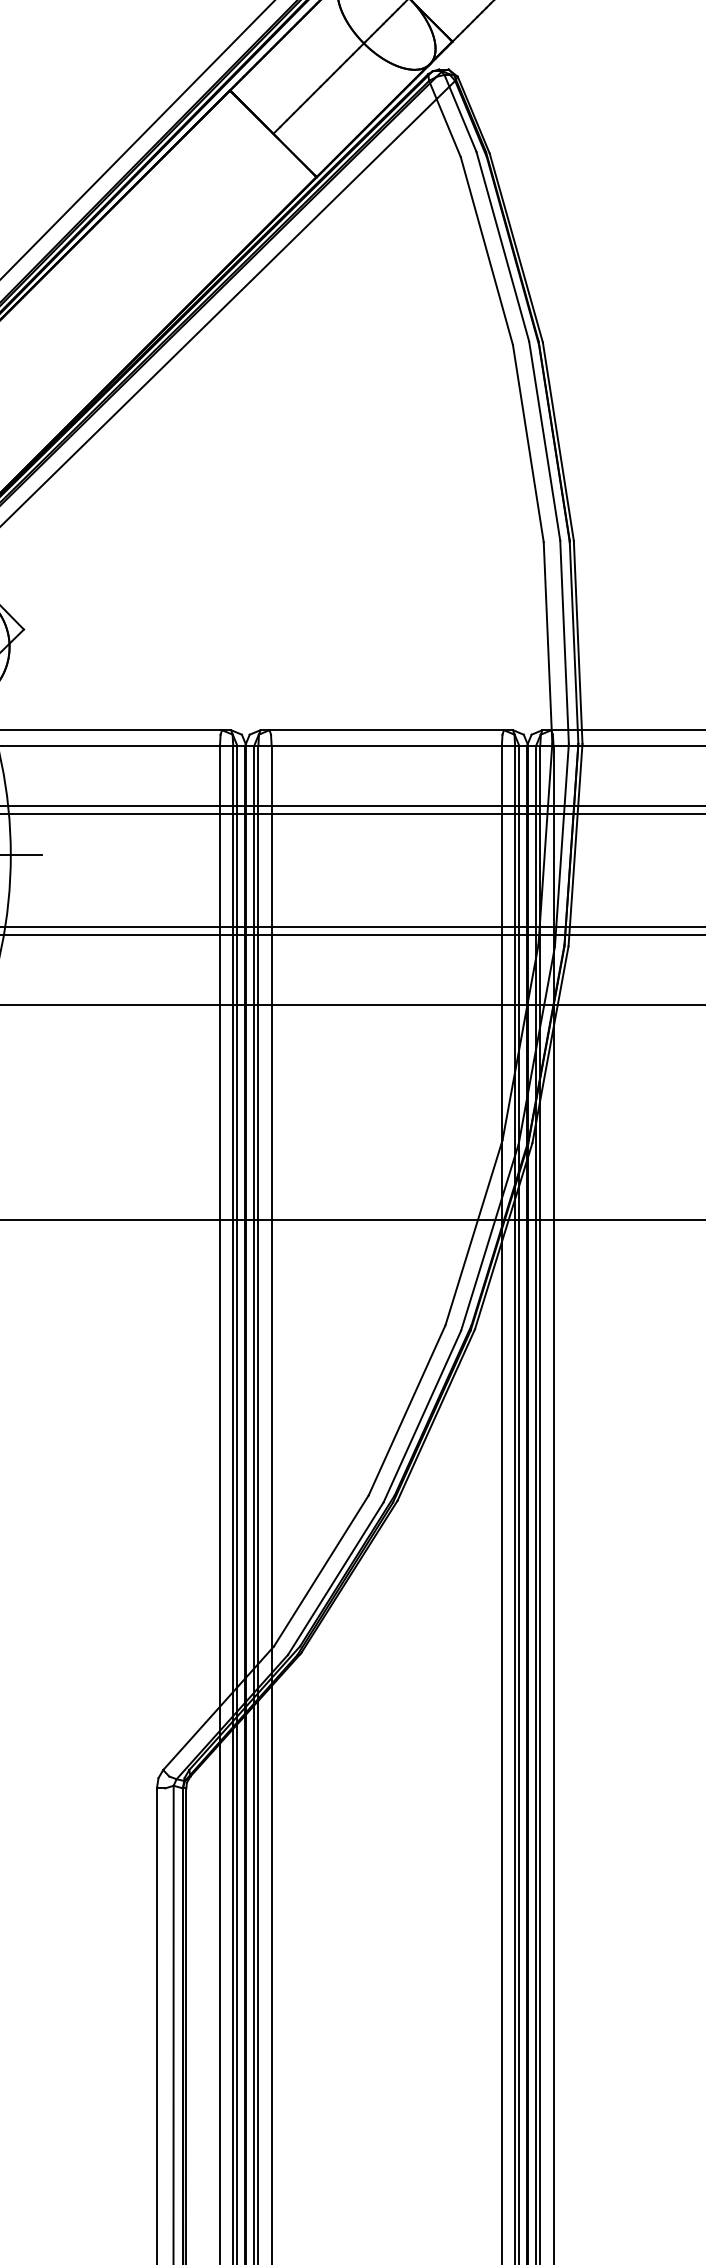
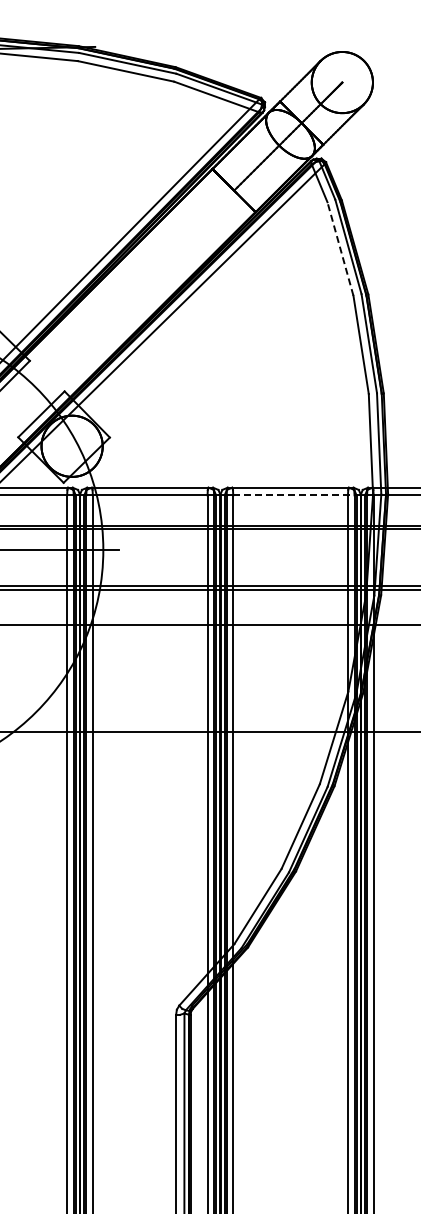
line: (486, 251) -> (340, 249), solid -> dashed
line: (392, 745) -> (293, 495), solid -> dashed

